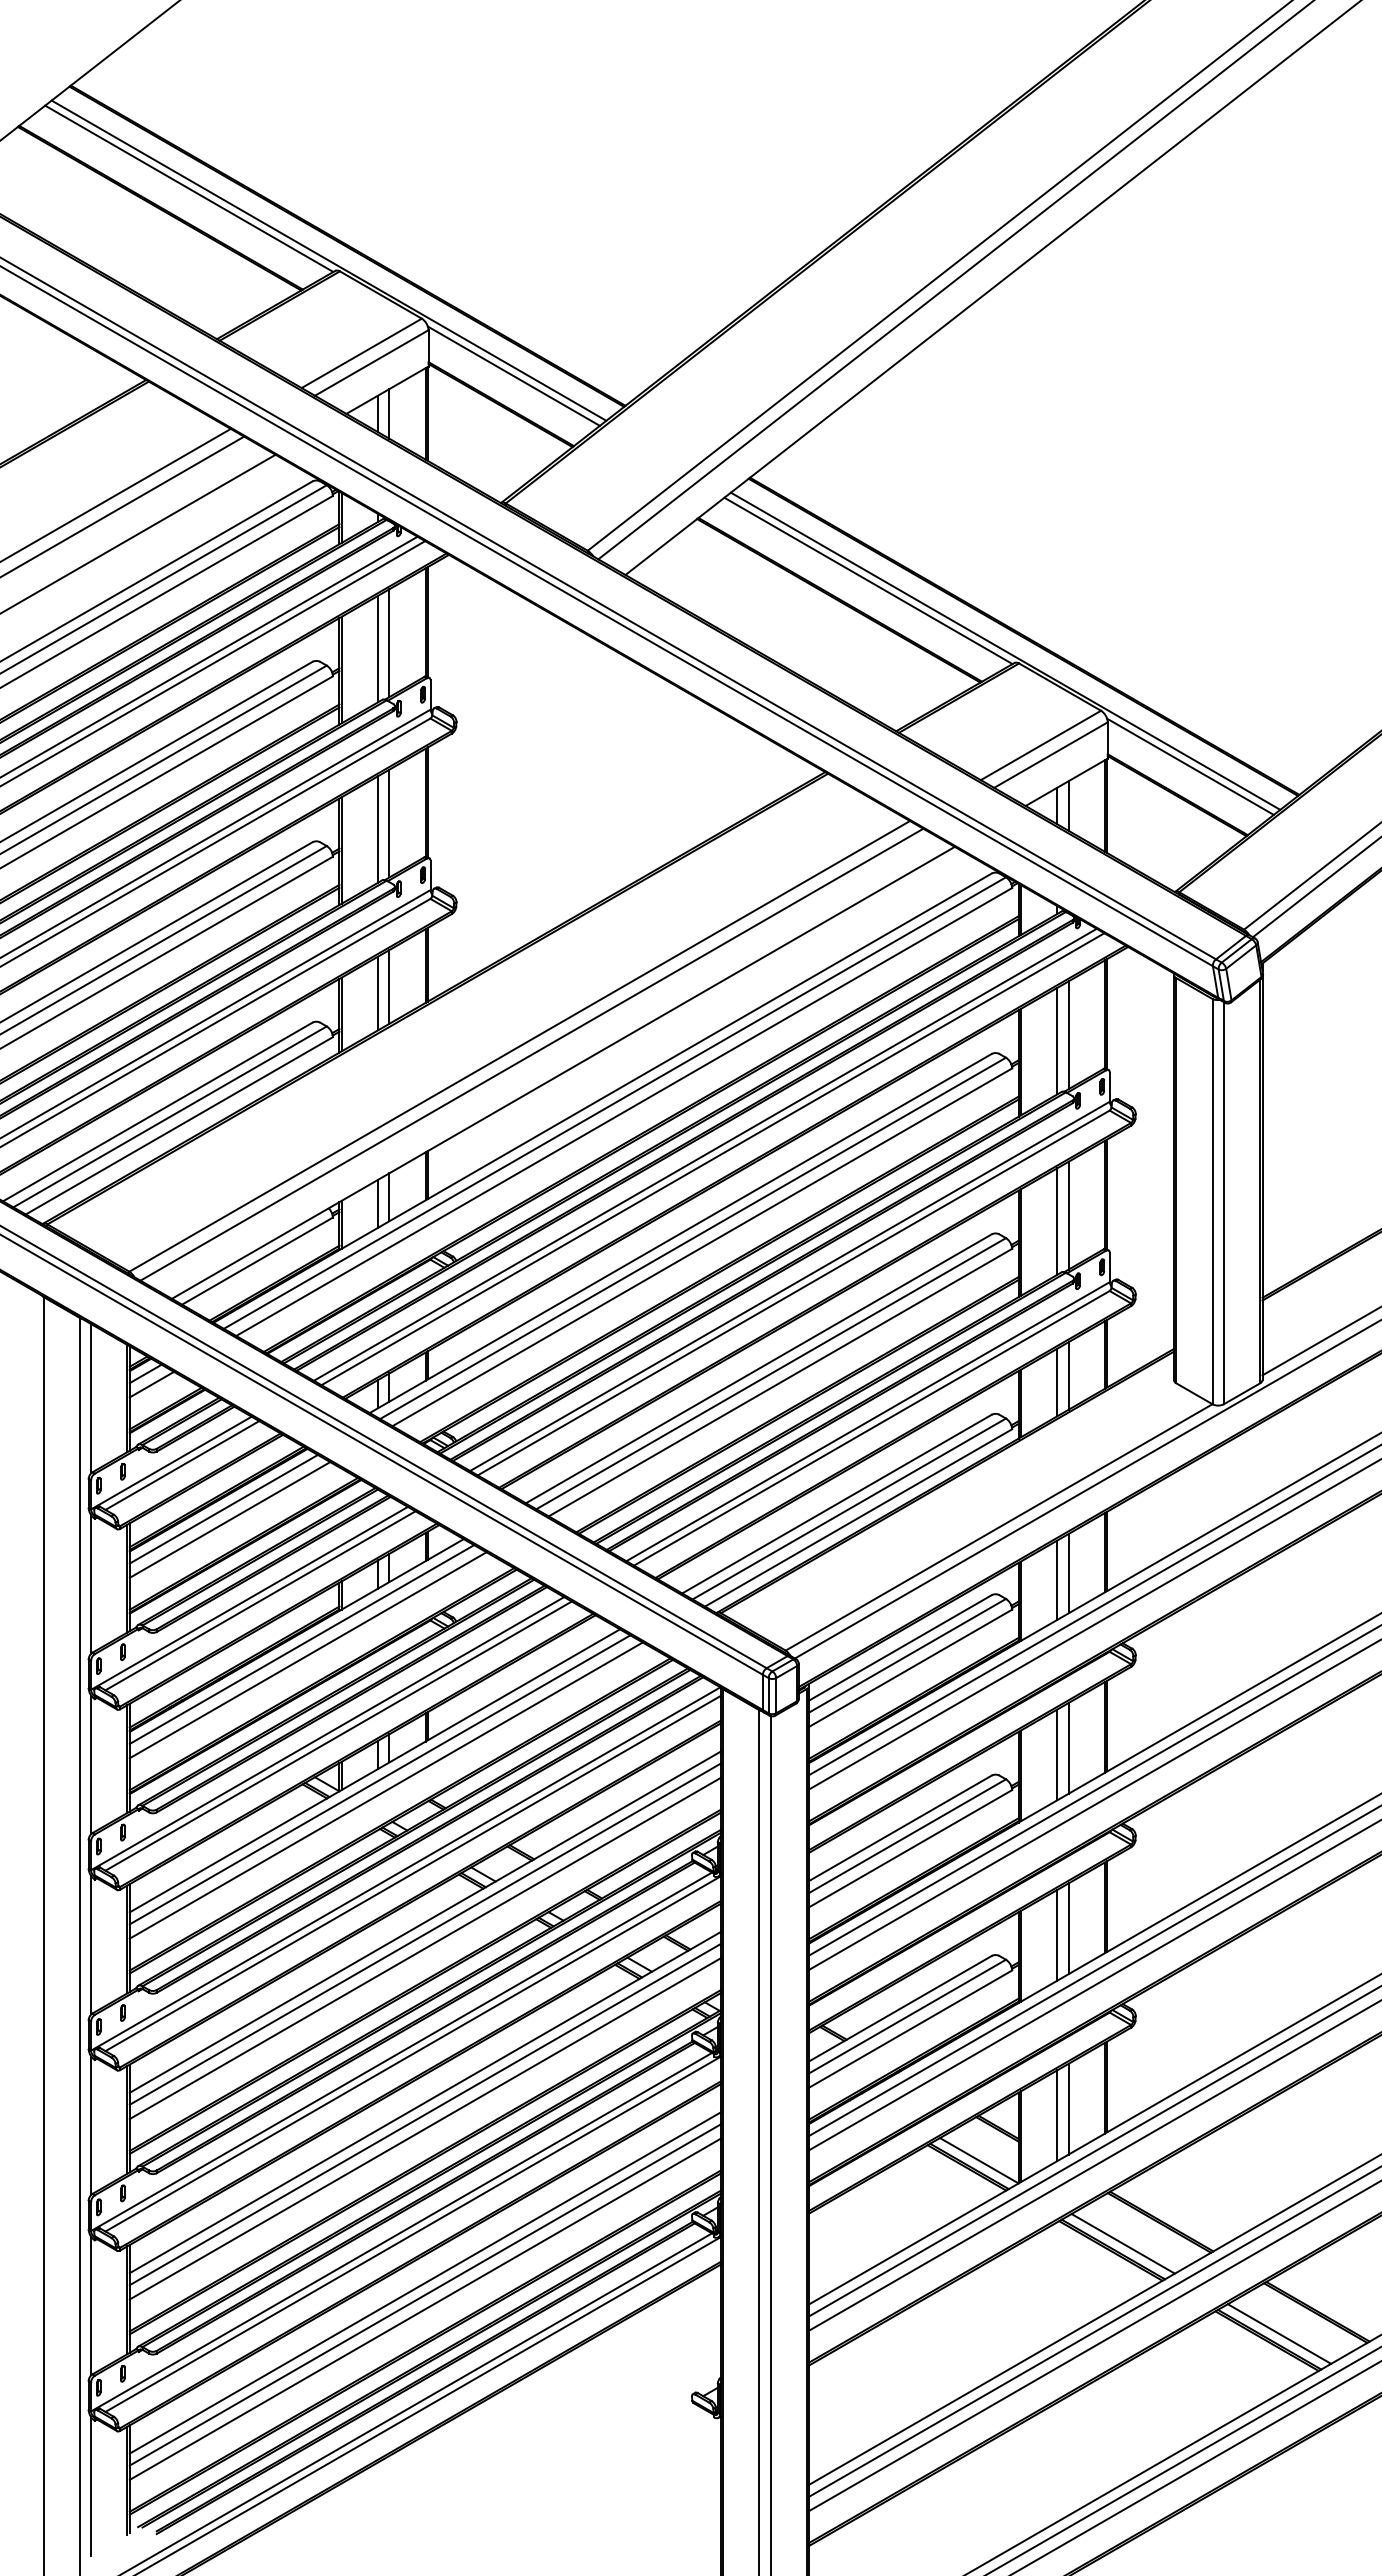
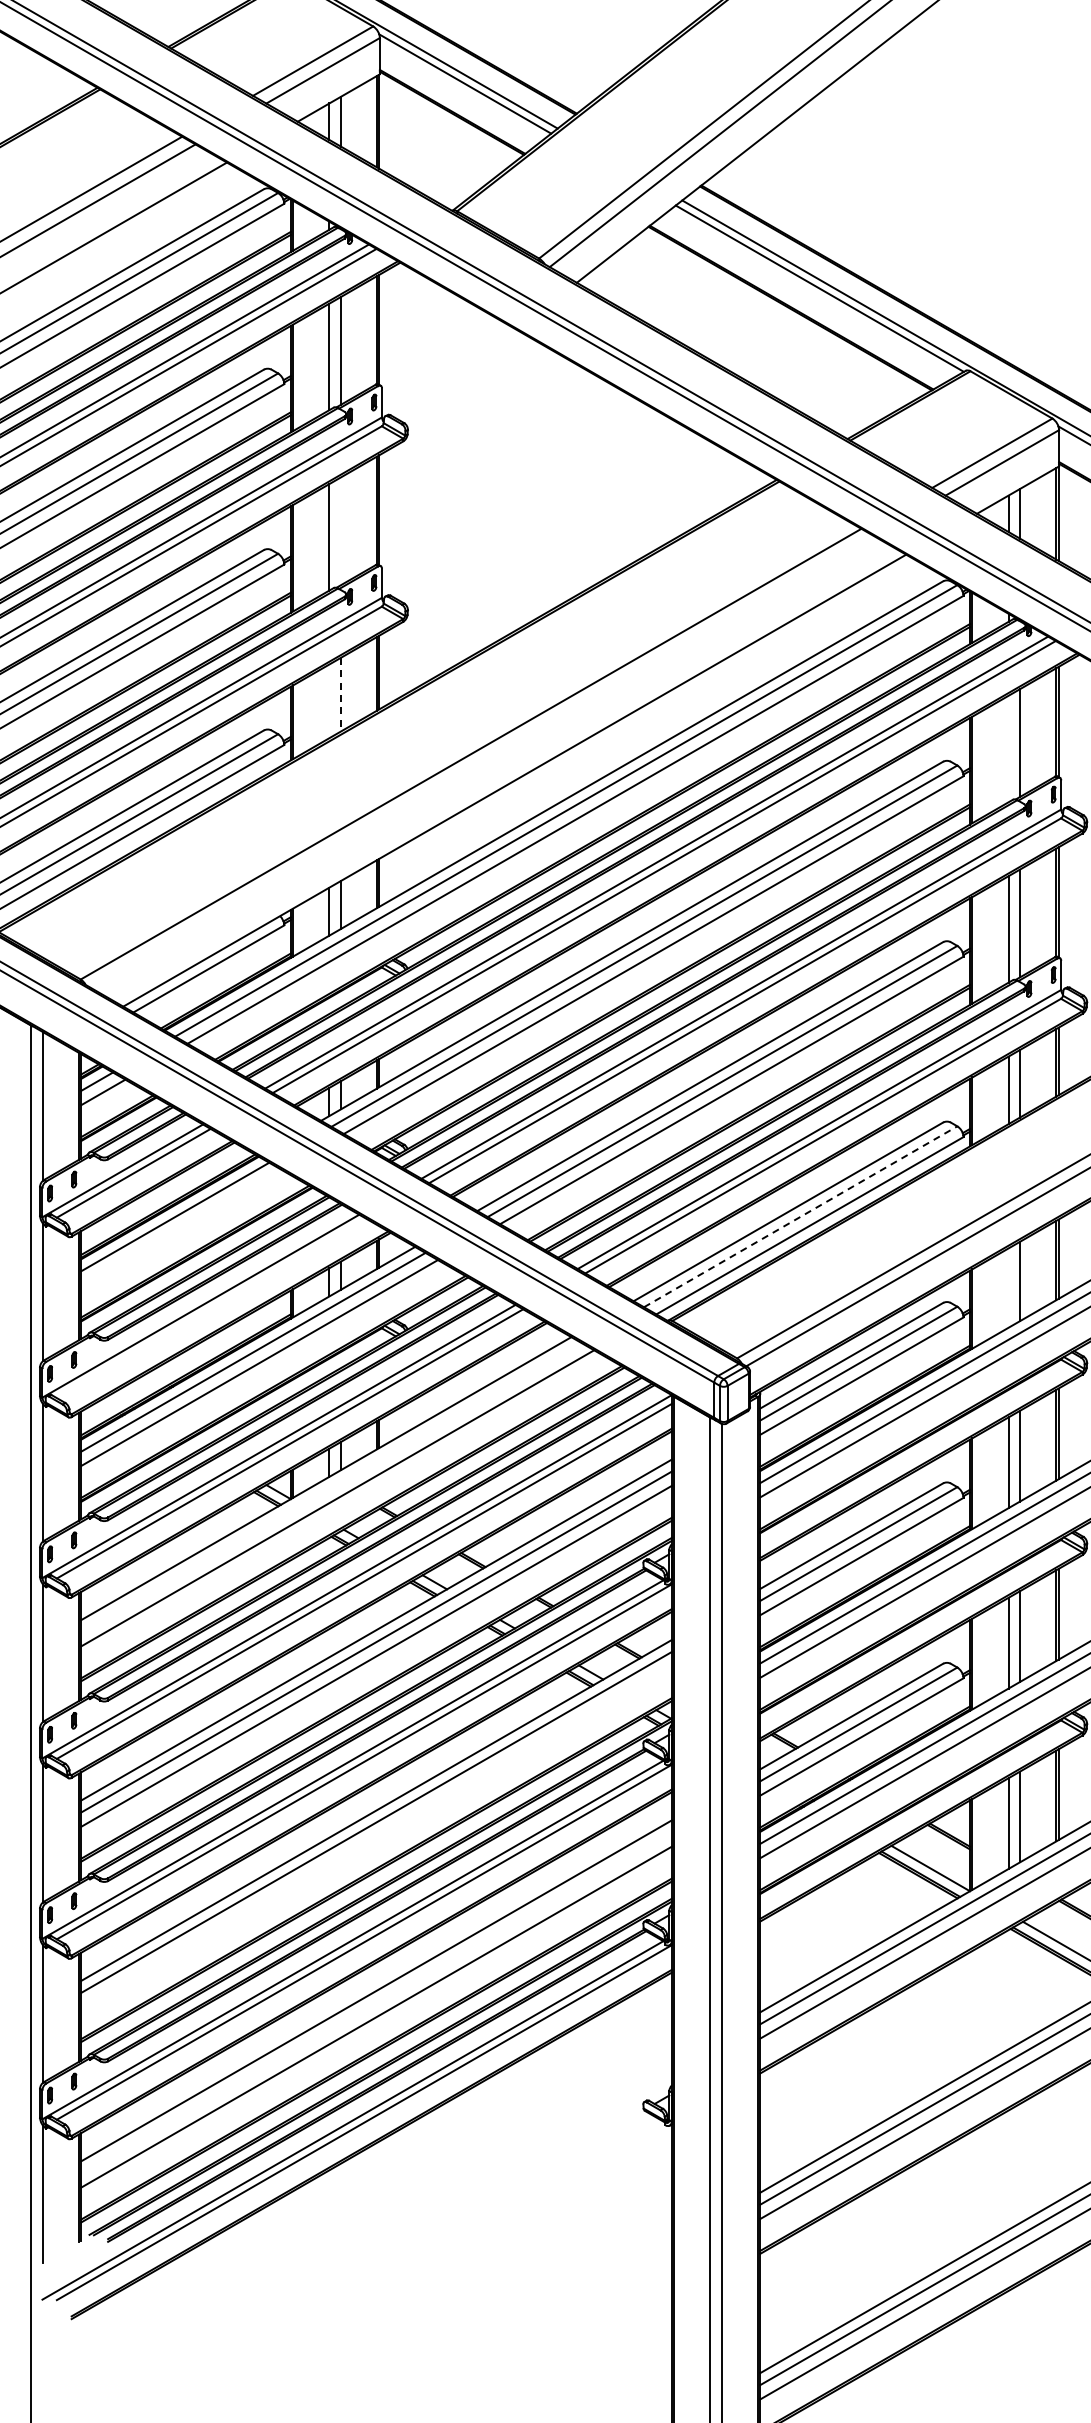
line: (389, 823) -> (340, 531), removed
line: (389, 986) -> (340, 694), solid -> dashed
line: (378, 993) -> (329, 701), removed
line: (1057, 1040) -> (1008, 748), removed
line: (531, 1054) -> (482, 762), removed
line: (849, 1508) -> (800, 1216), solid -> dashed
line: (229, 1519) -> (180, 1227), removed
line: (1057, 1579) -> (1008, 1287), removed
line: (260, 1600) -> (211, 1308), removed
line: (379, 1779) -> (330, 1487), removed
line: (424, 2128) -> (375, 1836), removed
line: (424, 2294) -> (375, 2002), removed

